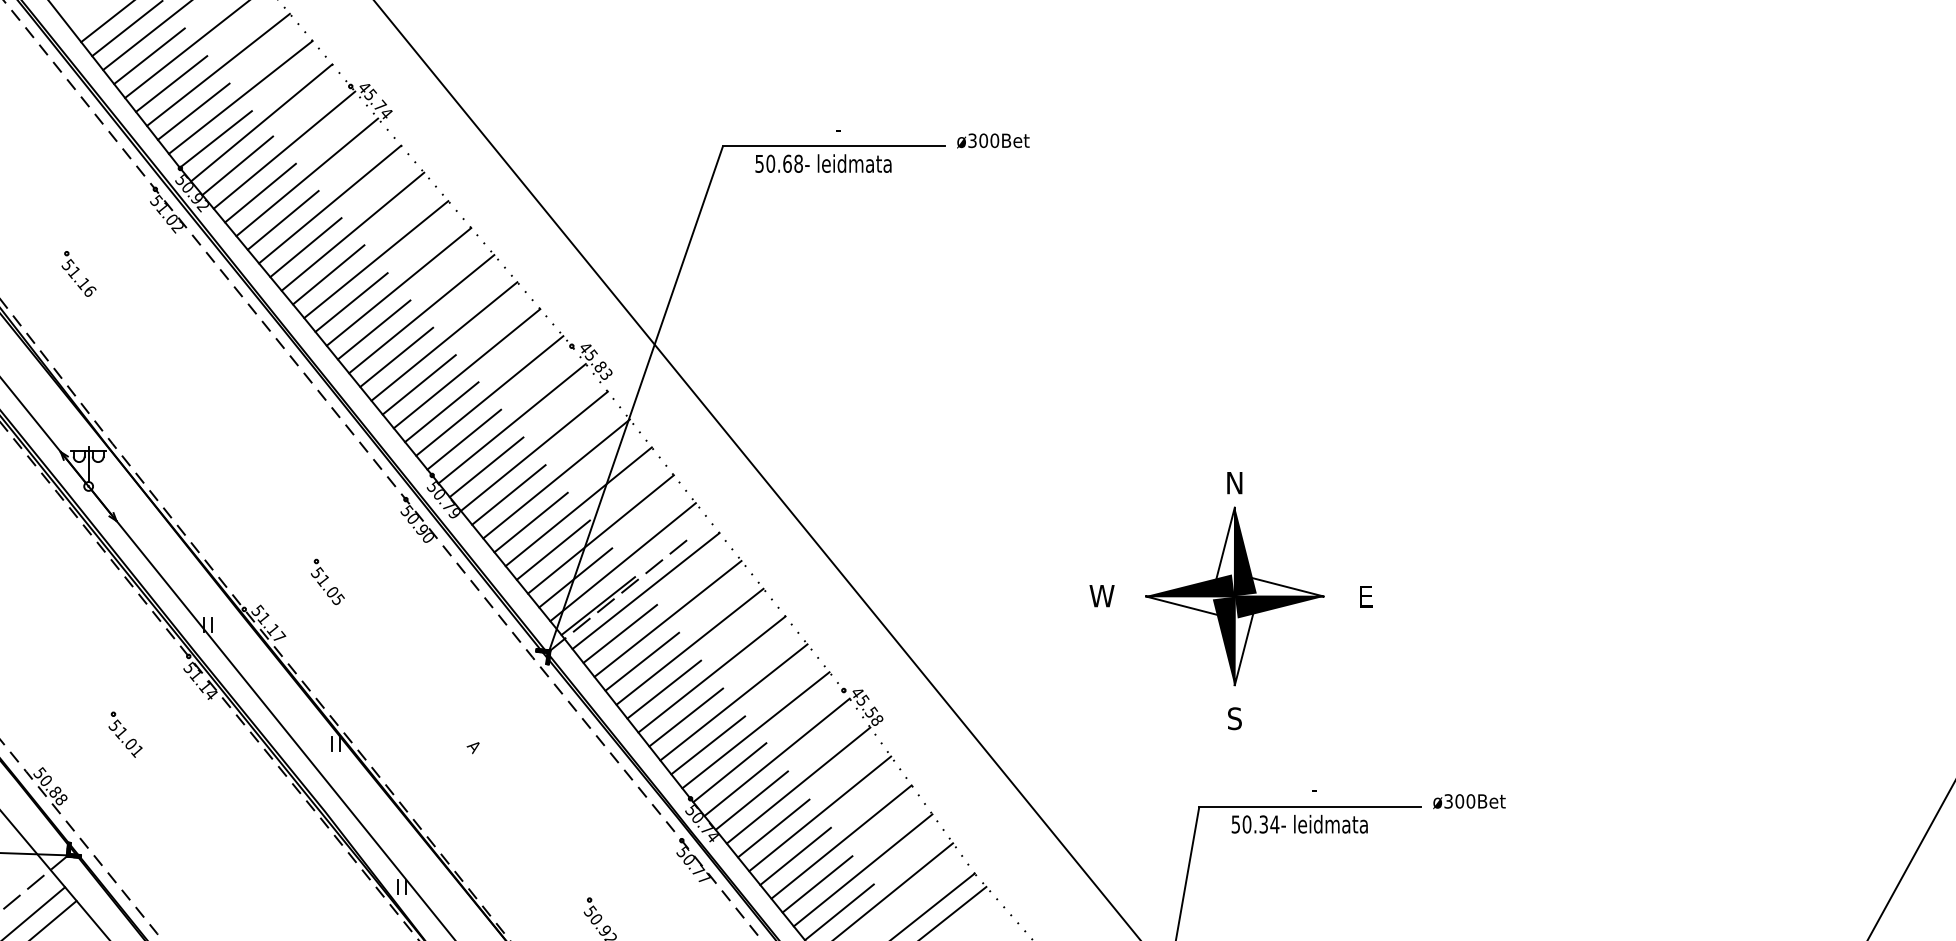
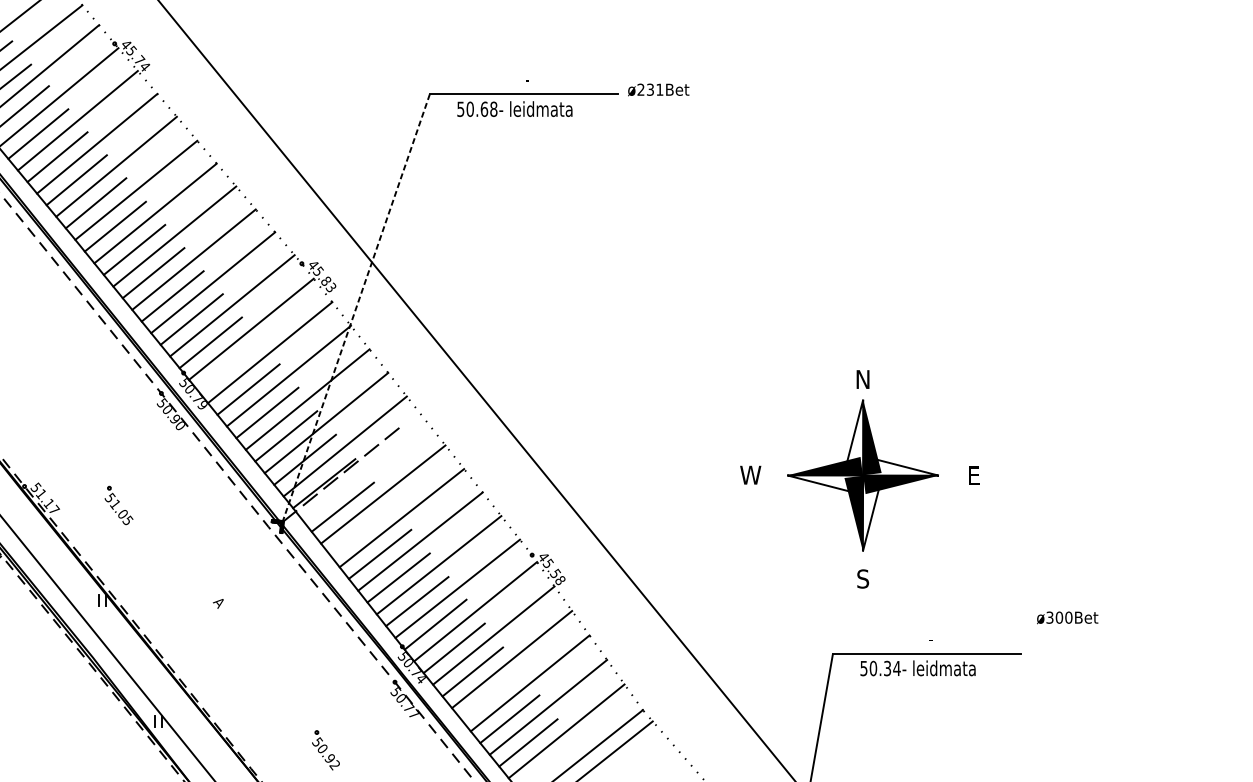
text: (983, 140) -> (650, 89), ø300Bet -> ø231Bet
line: (635, 399) -> (355, 308), solid -> dashed
line: (486, 467) -> (229, 366), removed
part: (327, 581) -> (118, 505), moved
line: (645, 591) -> (364, 471), removed
line: (642, 661) -> (361, 530), removed
text: (1469, 801) -> (1067, 617), moved
line: (795, 856) -> (491, 695), removed

